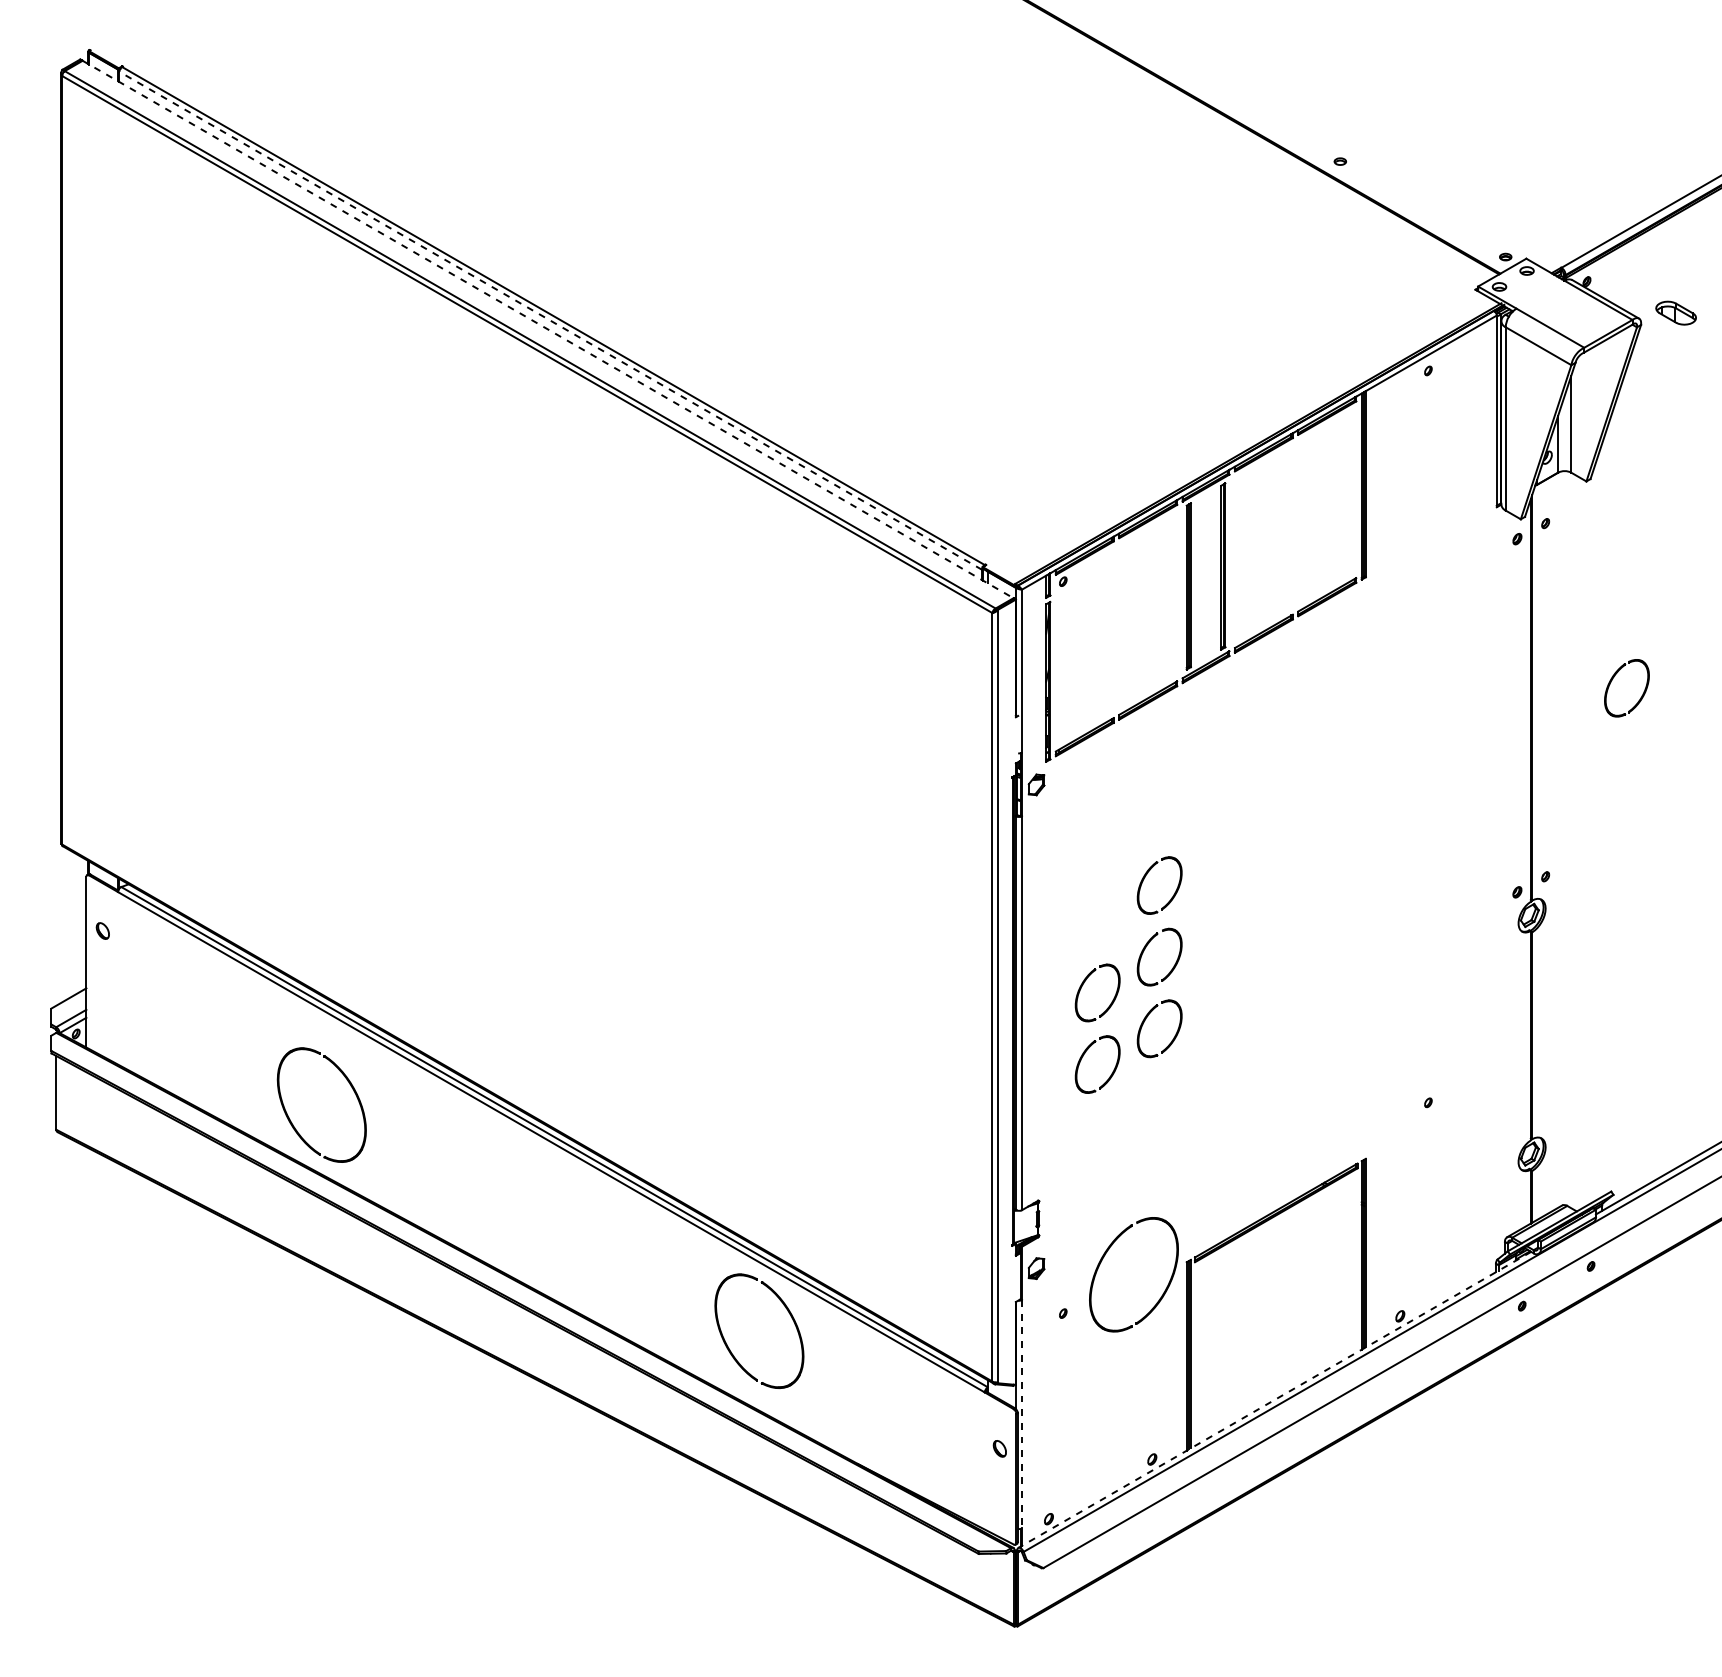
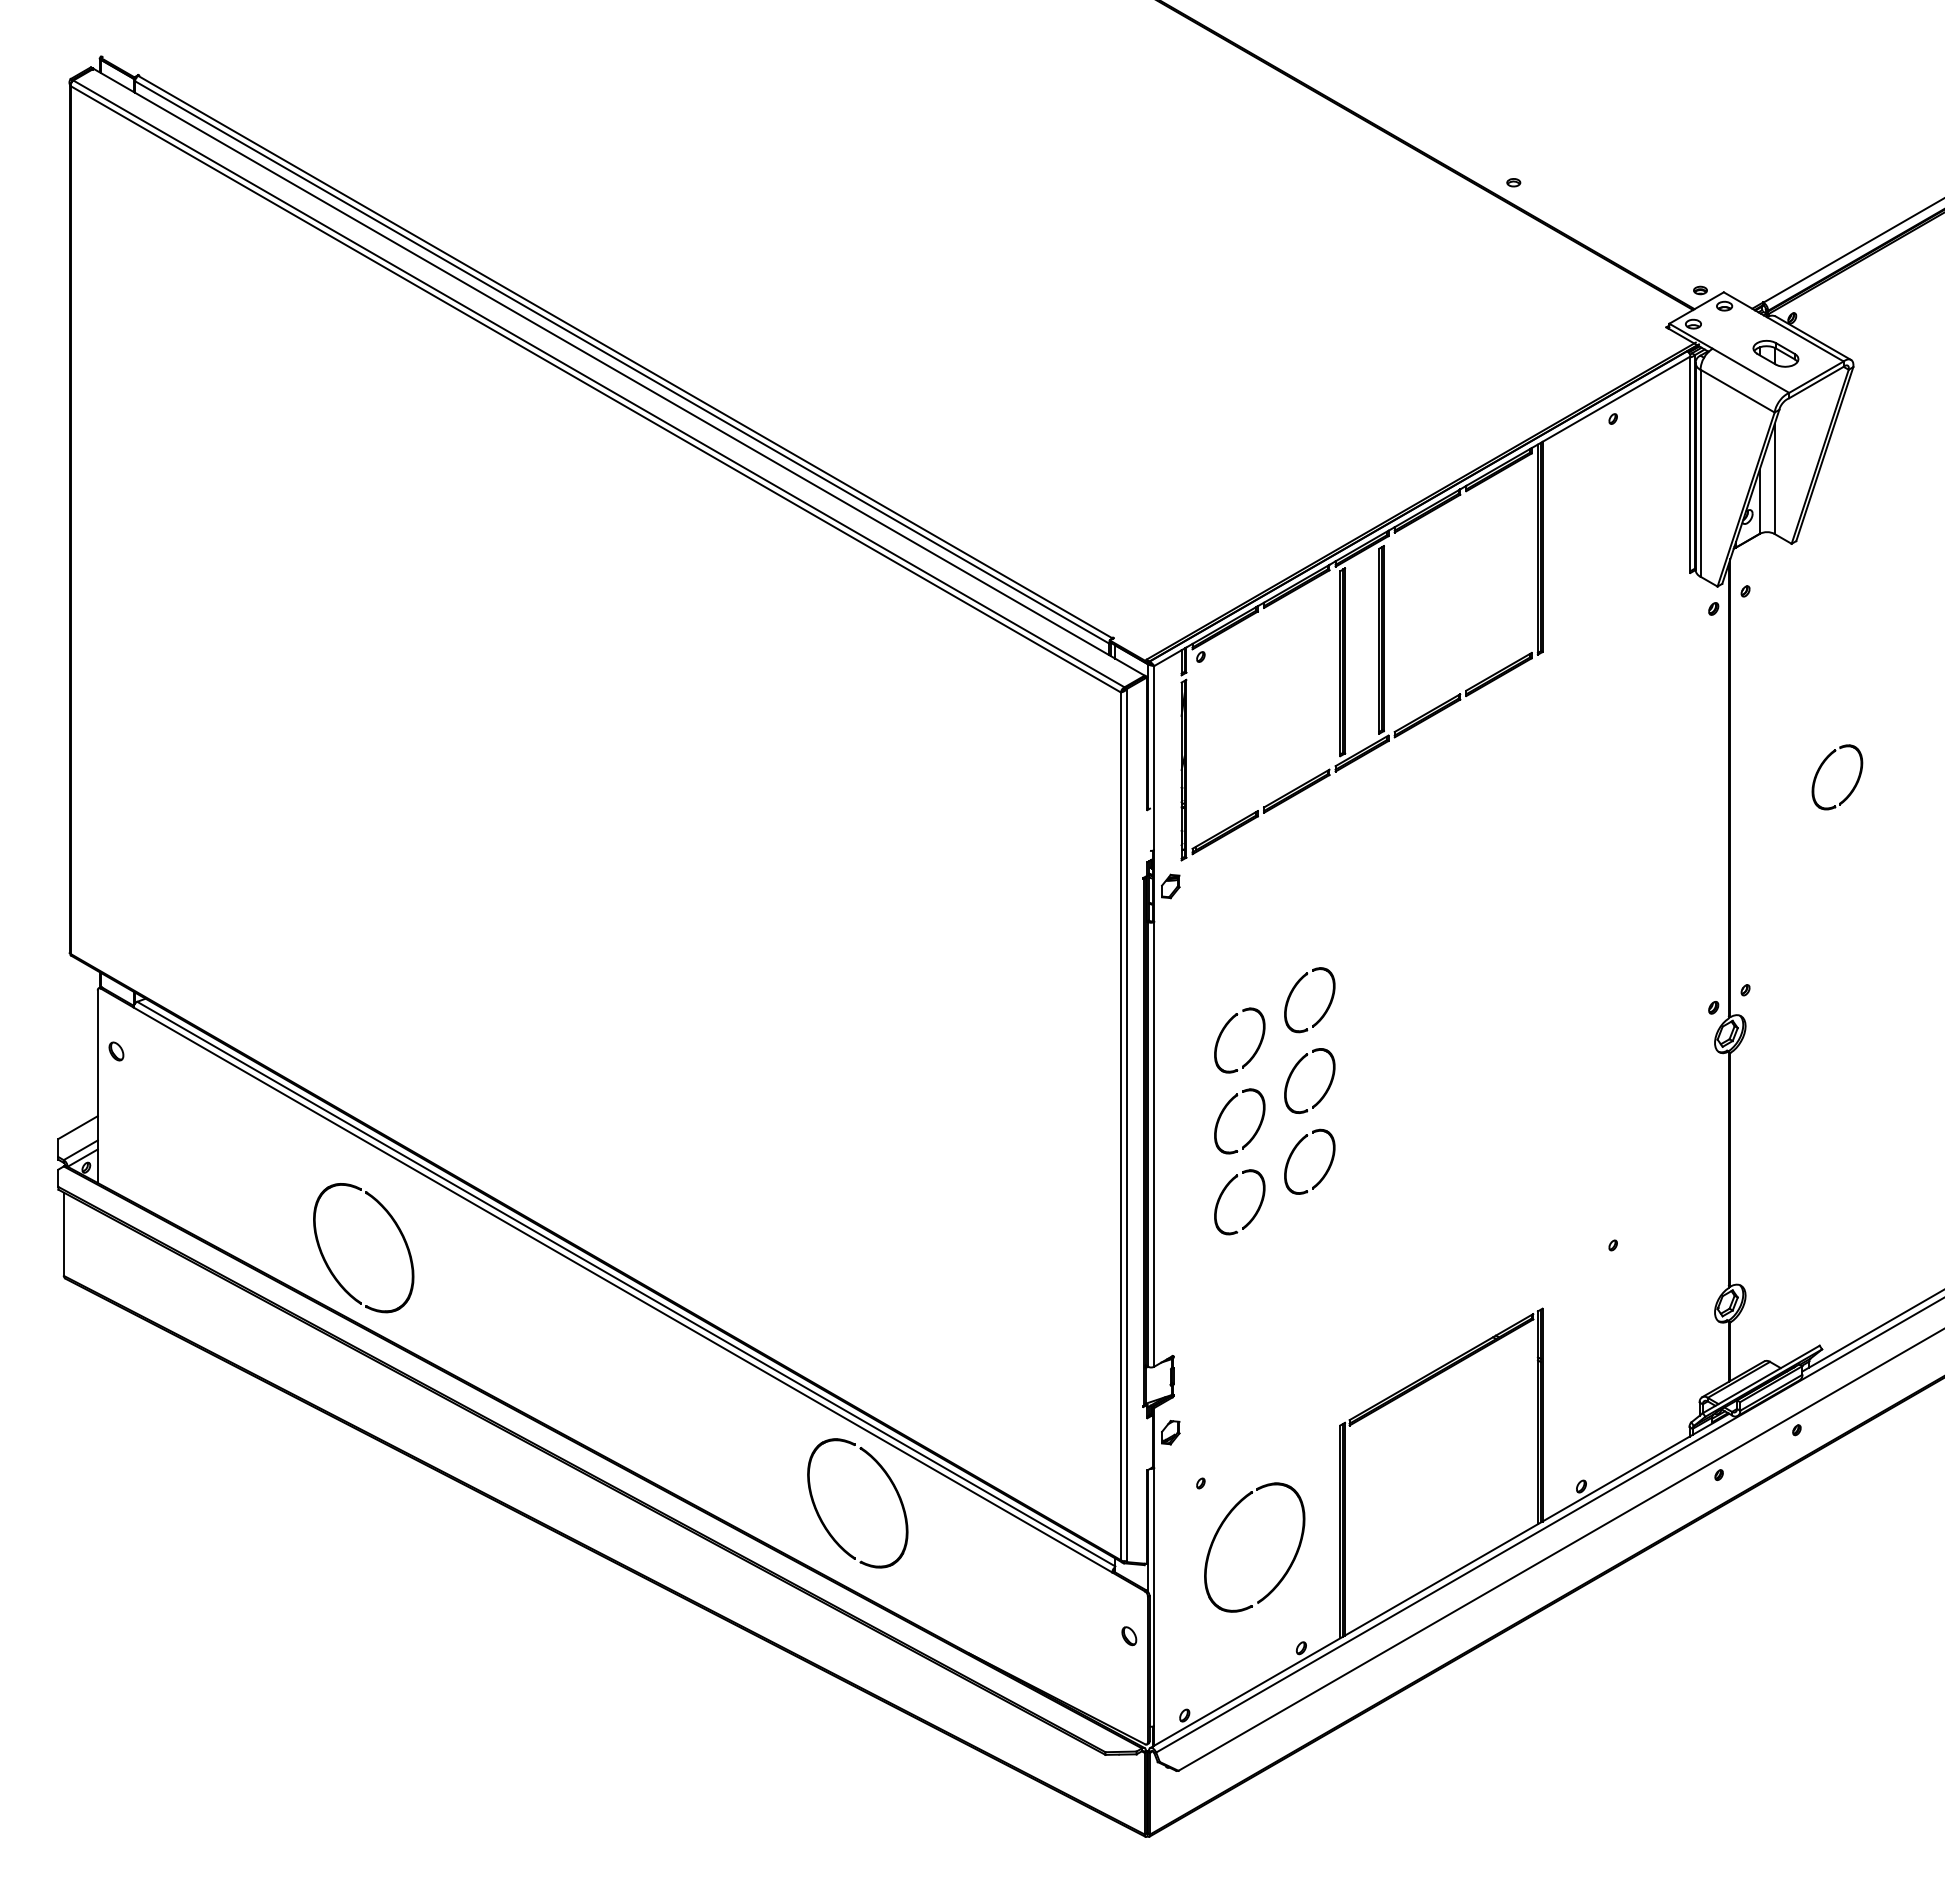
part: (1675, 312) -> (1775, 353), moved
line: (550, 320) -> (621, 362), dashed -> solid
line: (548, 329) -> (619, 372), dashed -> solid
part: (1084, 912) -> (1224, 1030), added
part: (1103, 1258) -> (1220, 1529), moved
line: (1274, 1400) -> (1439, 1581), dashed -> solid
line: (1022, 1414) -> (1154, 1597), dashed -> solid

